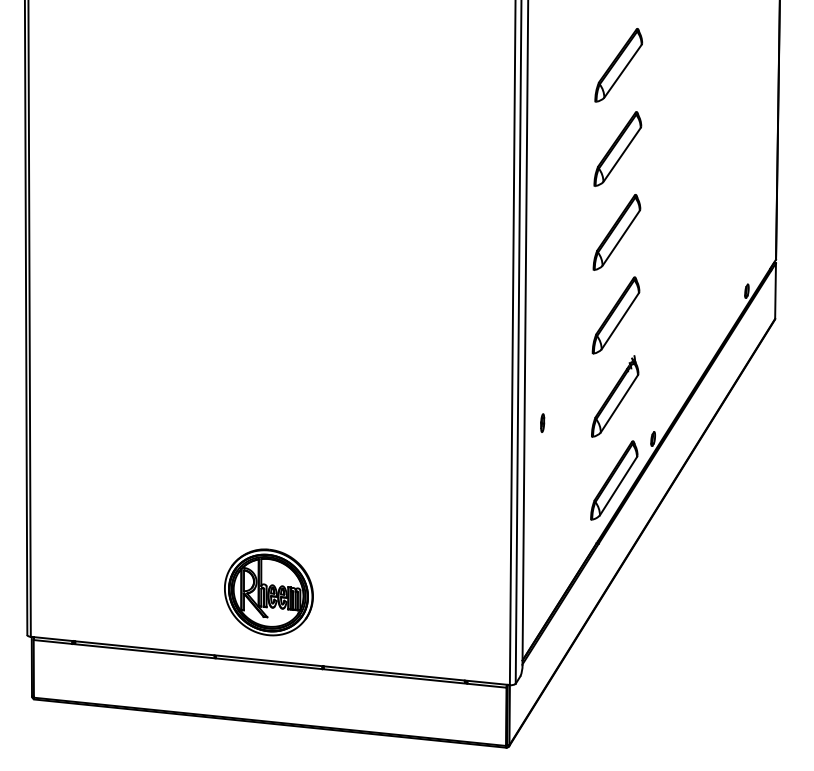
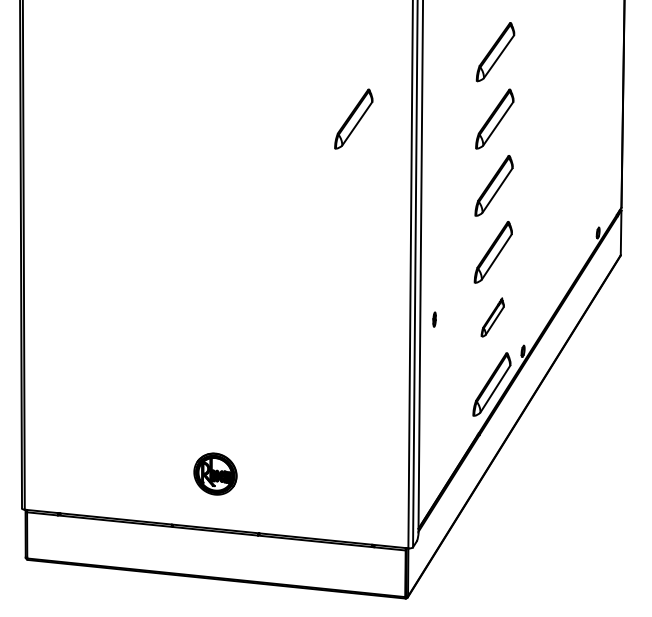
part: (441, 148) -> (353, 118), added
part: (614, 396) -> (492, 317), size x0.6
part: (542, 422) -> (434, 319), moved
part: (268, 591) -> (215, 473), size x0.6

